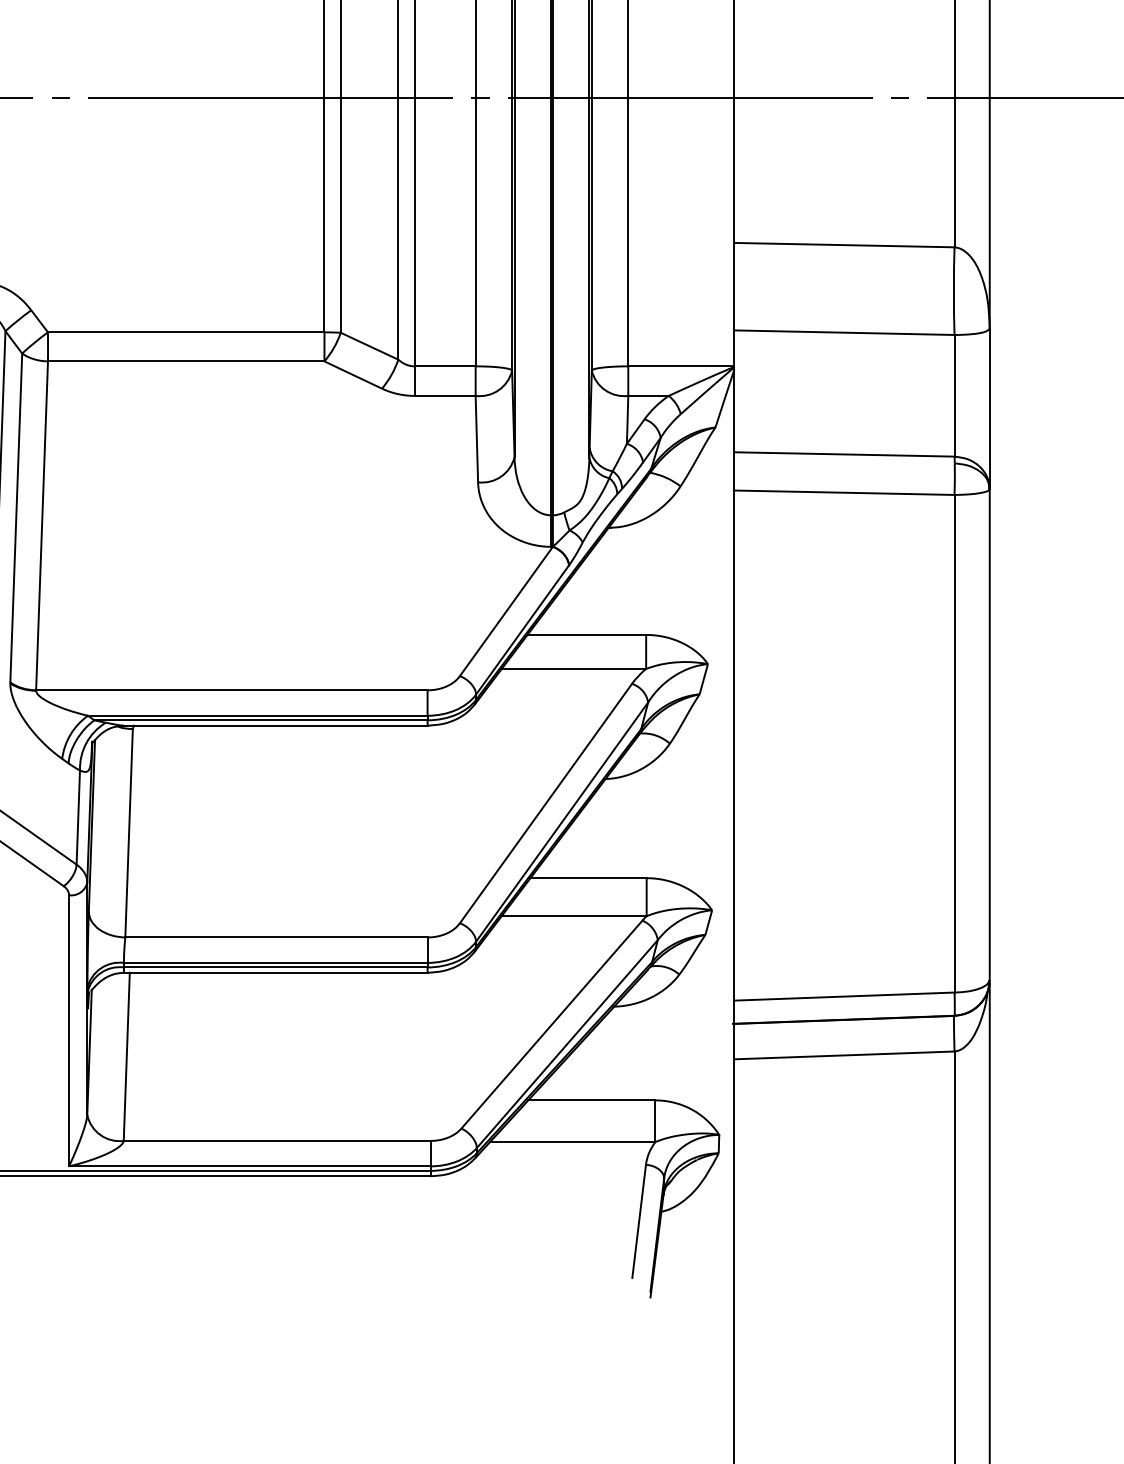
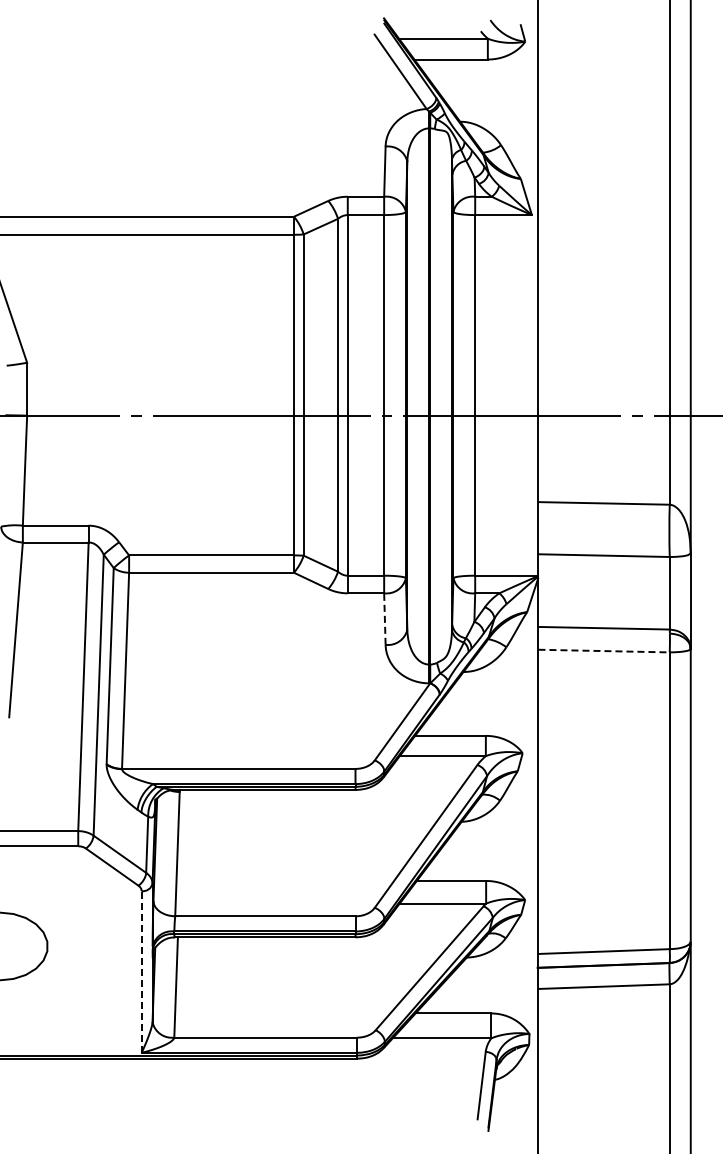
line: (476, 439) -> (384, 619), solid -> dashed
line: (845, 493) -> (604, 651), solid -> dashed
line: (68, 1030) -> (141, 971), solid -> dashed

